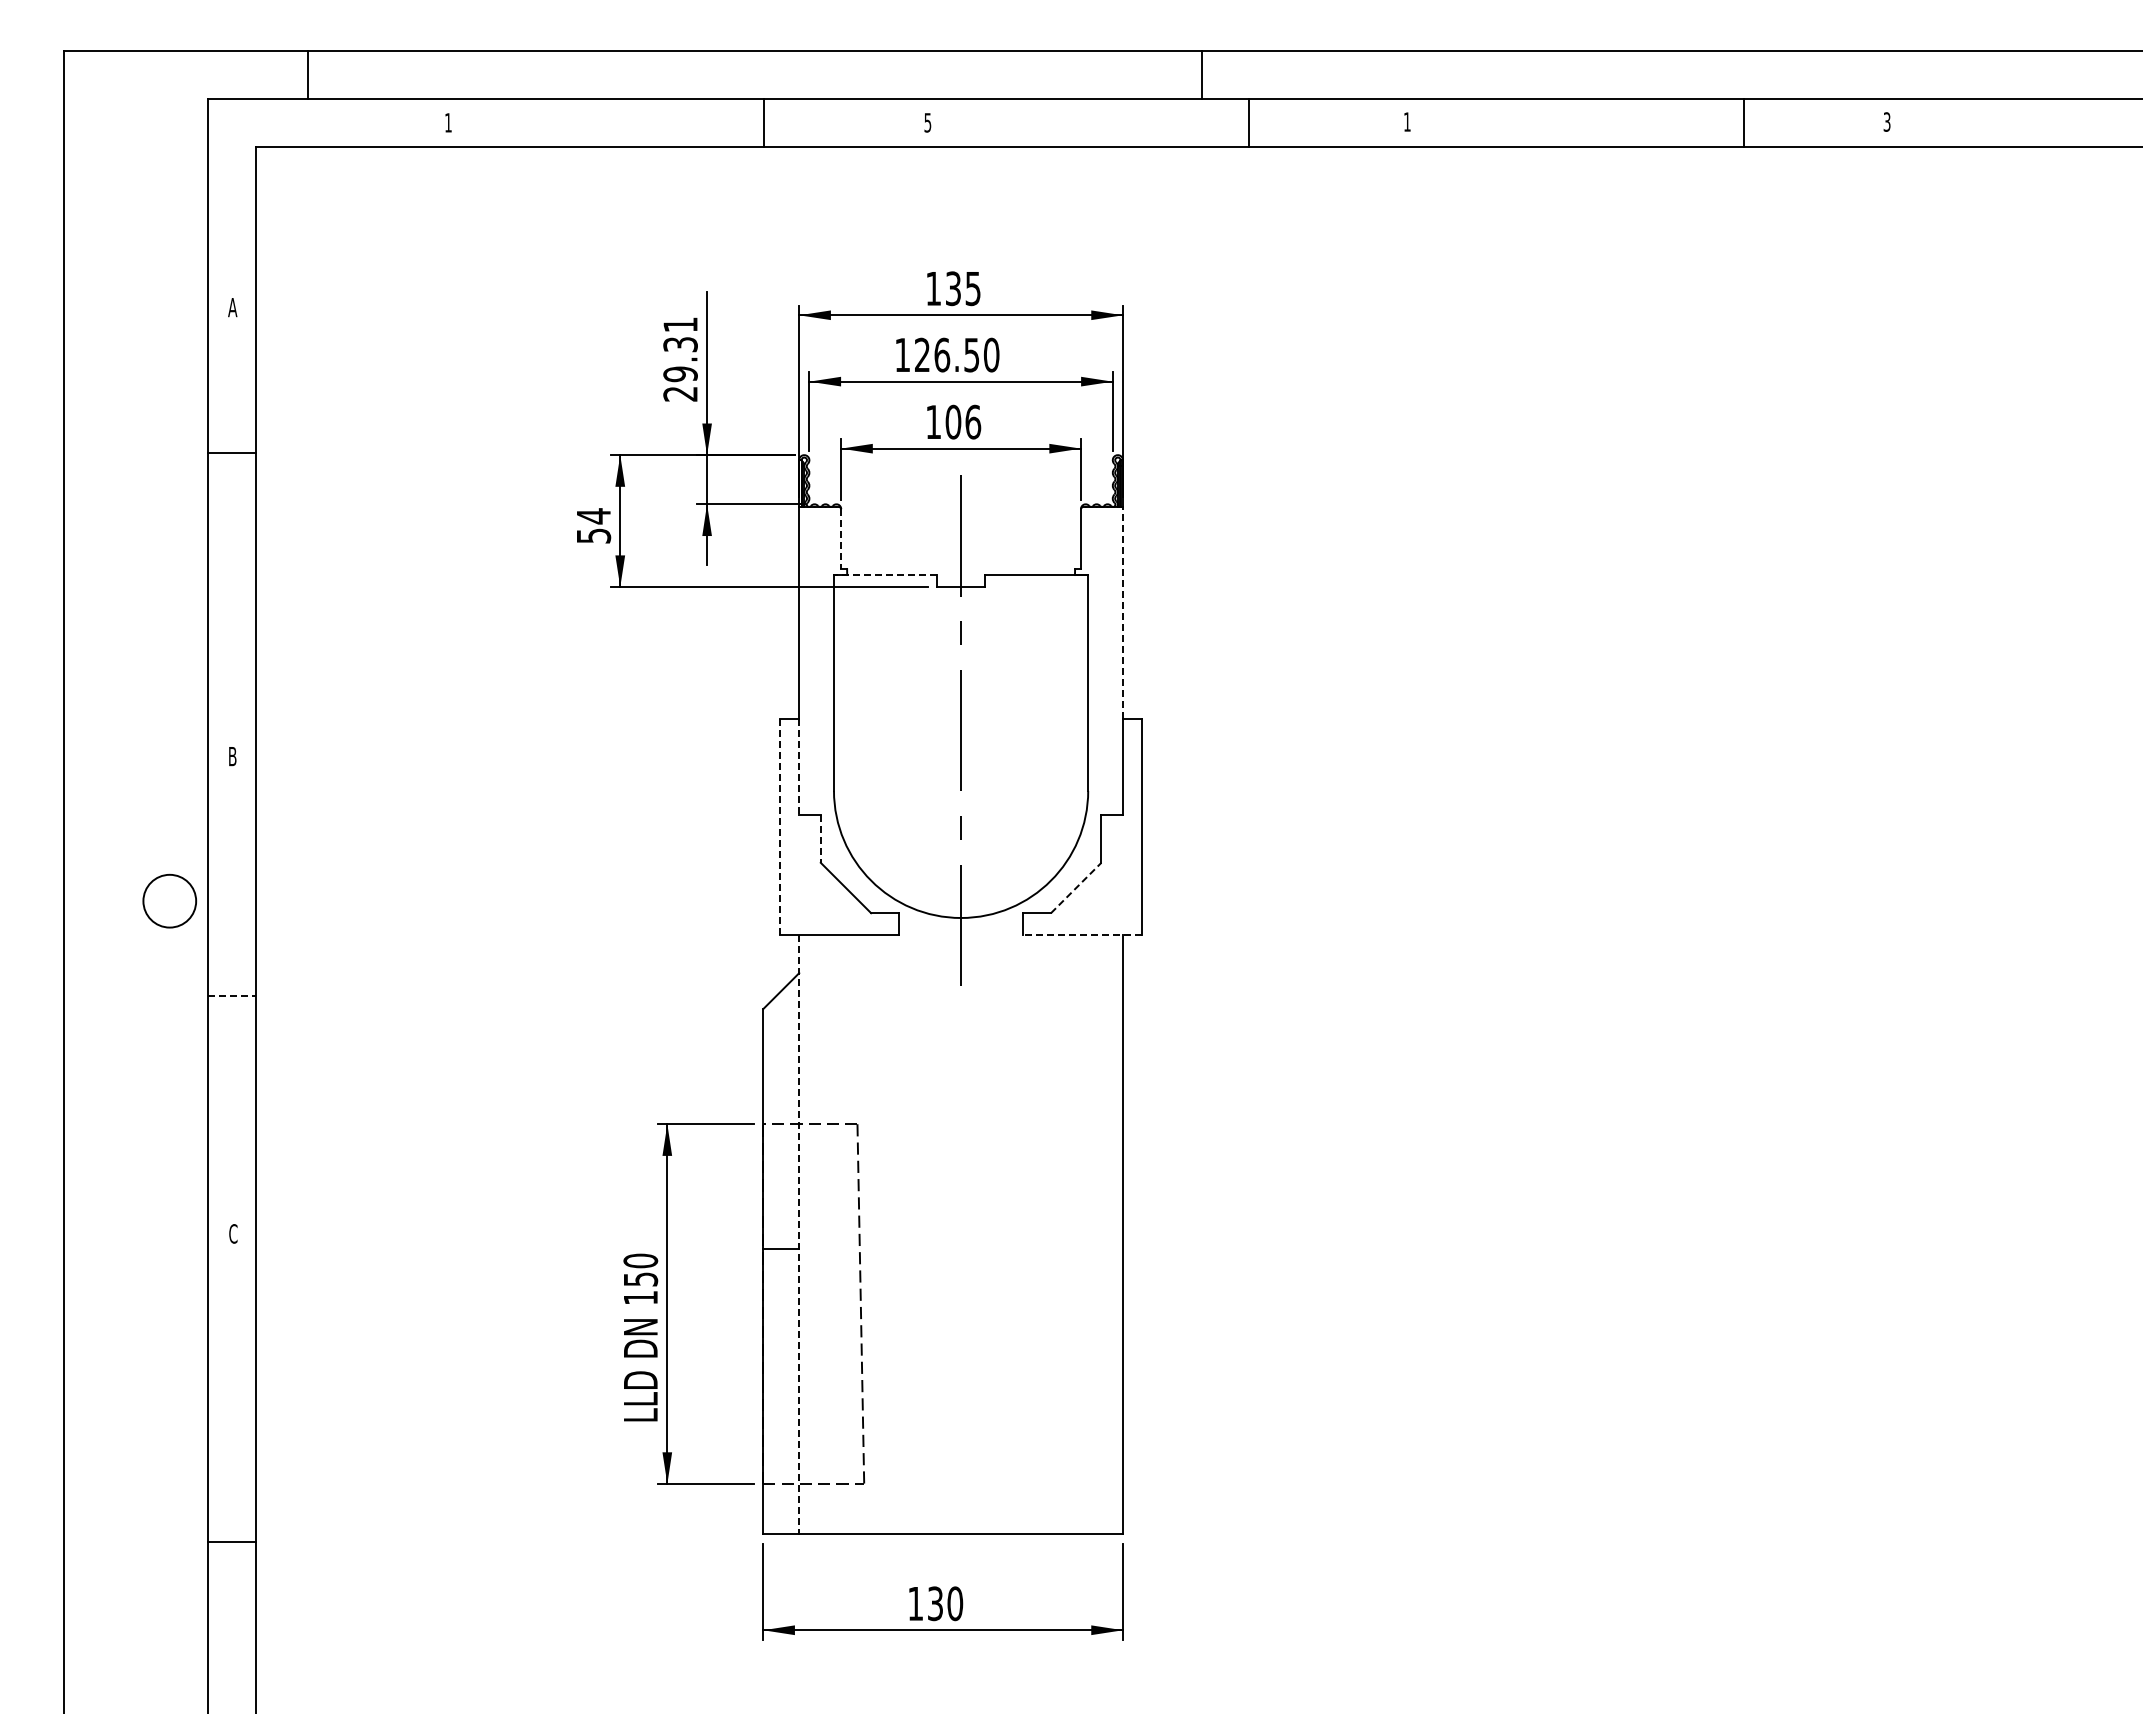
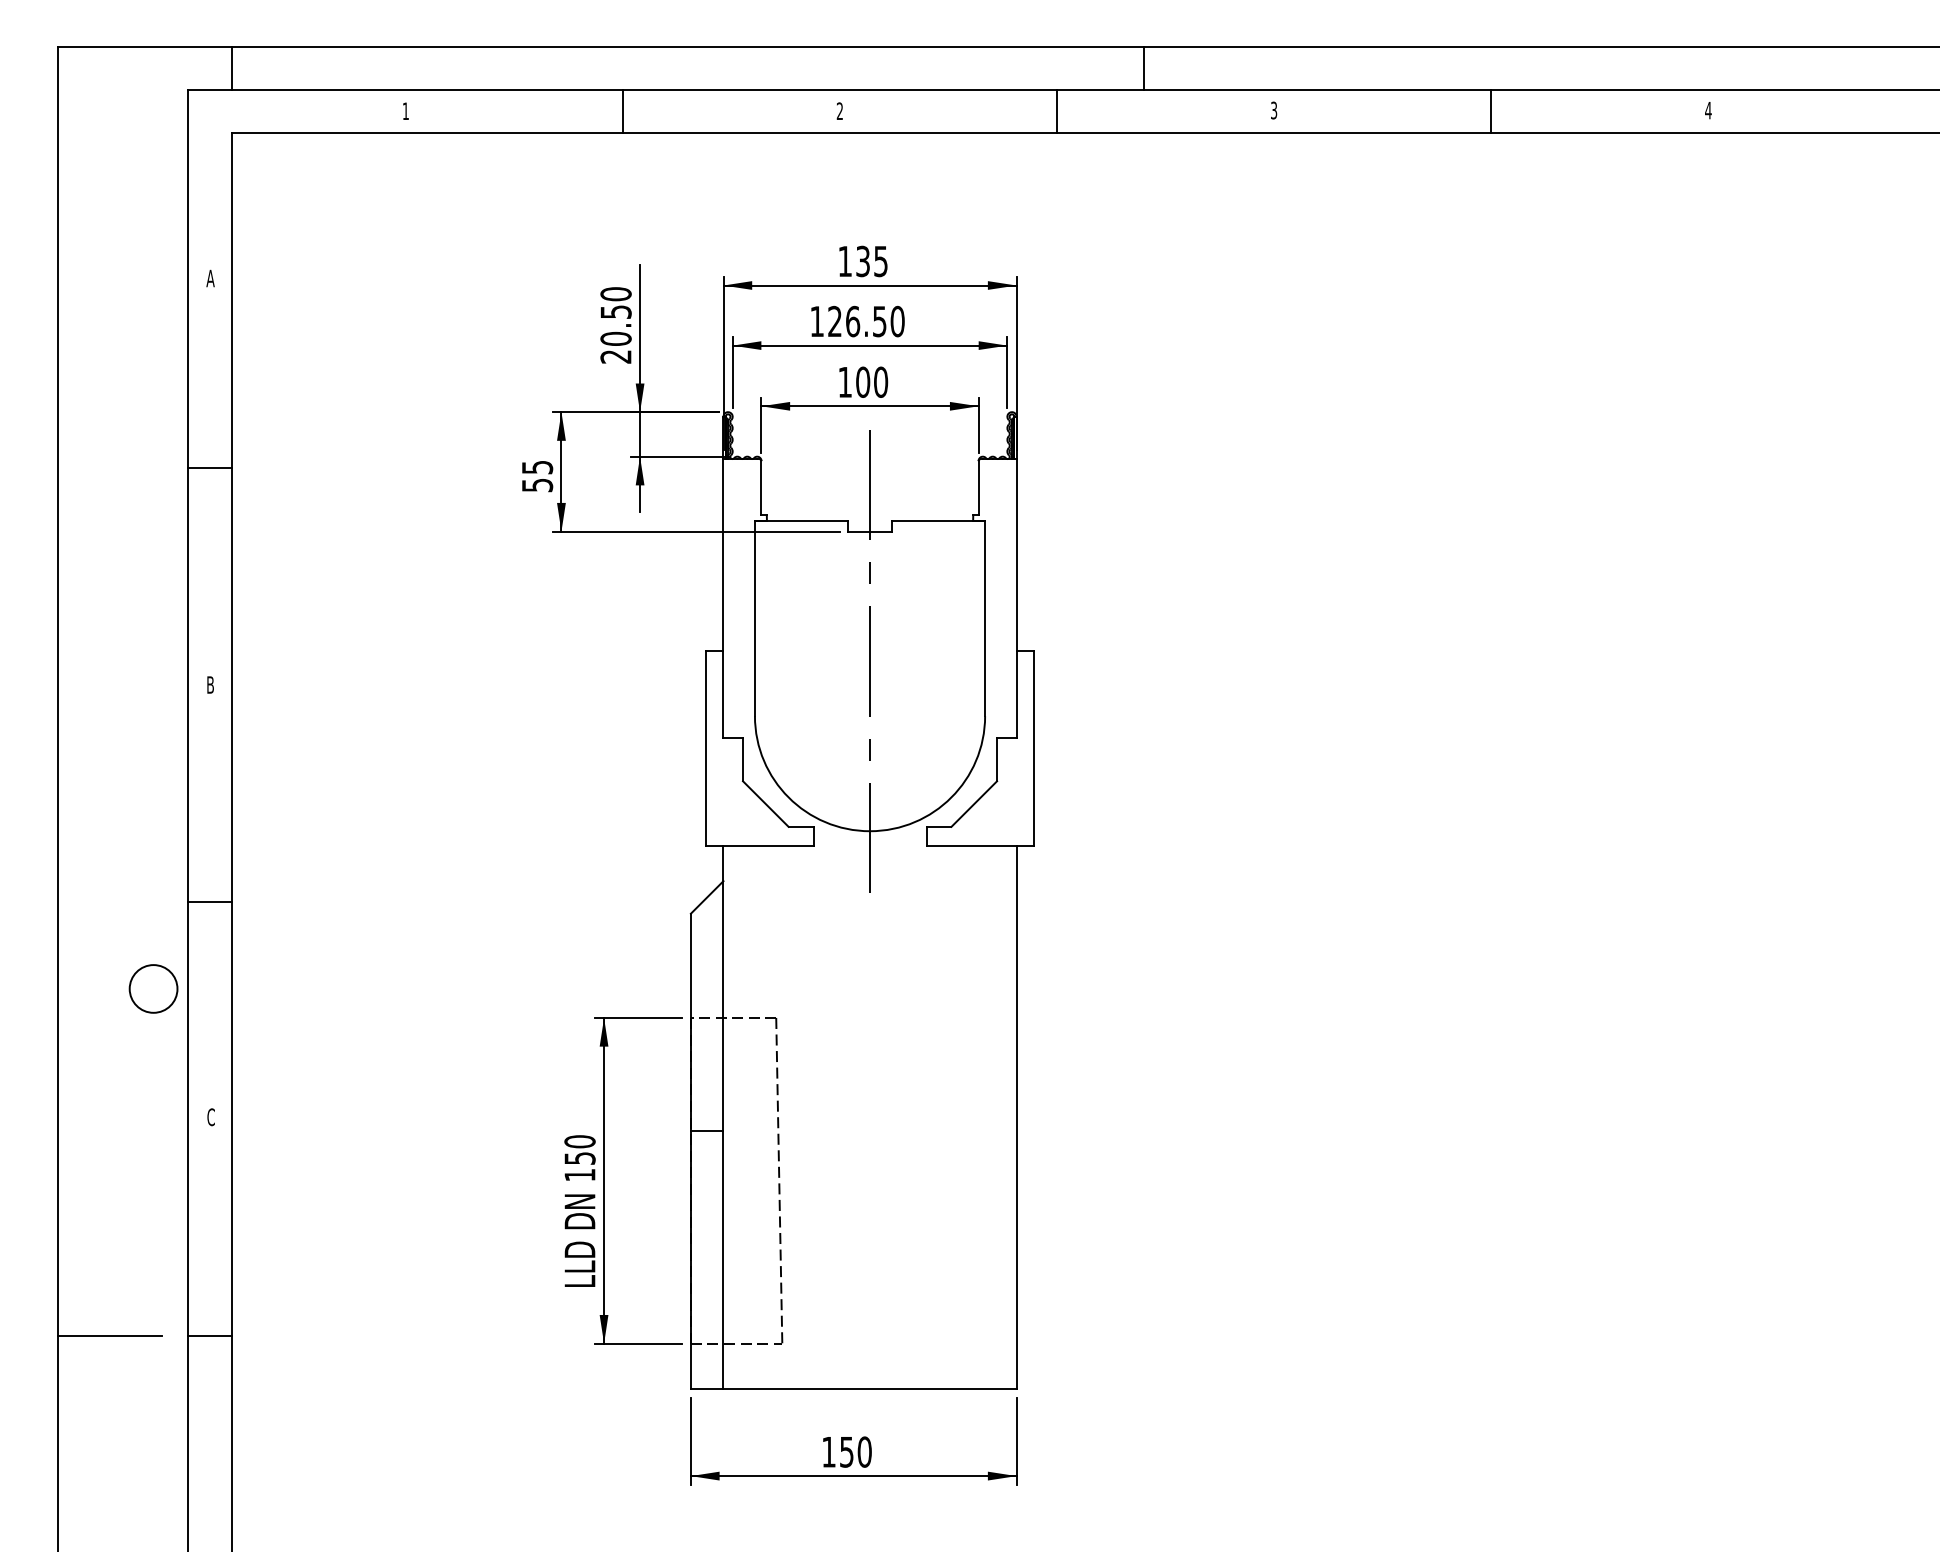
line: (308, 75) -> (232, 68), moved
line: (1202, 75) -> (1143, 68), moved
text: (1407, 121) -> (1274, 110), 1 -> 3
text: (1886, 121) -> (1707, 110), 3 -> 4
text: (927, 122) -> (839, 110), 5 -> 2
line: (763, 123) -> (622, 111), moved
line: (1249, 123) -> (1056, 111), moved
line: (1744, 123) -> (1491, 111), moved
text: (680, 349) -> (615, 316), 29.31 -> 20.50
text: (973, 421) -> (881, 381), 106 -> 100
line: (232, 452) -> (210, 467), moved
text: (594, 516) -> (538, 467), 54 -> 55
line: (841, 539) -> (761, 488), dashed -> solid
line: (885, 575) -> (801, 521), dashed -> solid
line: (1122, 612) -> (1016, 554), dashed -> solid
line: (799, 766) -> (723, 694), dashed -> solid
line: (780, 826) -> (706, 748), dashed -> solid
line: (820, 838) -> (742, 759), dashed -> solid
line: (1076, 888) -> (974, 804), dashed -> solid
circle: (169, 900) -> (153, 988), moved
line: (1082, 934) -> (979, 846), dashed -> solid
line: (232, 996) -> (210, 902), dashed -> solid
line: (799, 1234) -> (723, 1117), dashed -> solid
line: (121, 1475) -> (109, 1335), added
line: (232, 1541) -> (210, 1335), moved
text: (935, 1603) -> (846, 1451), 130 -> 150

